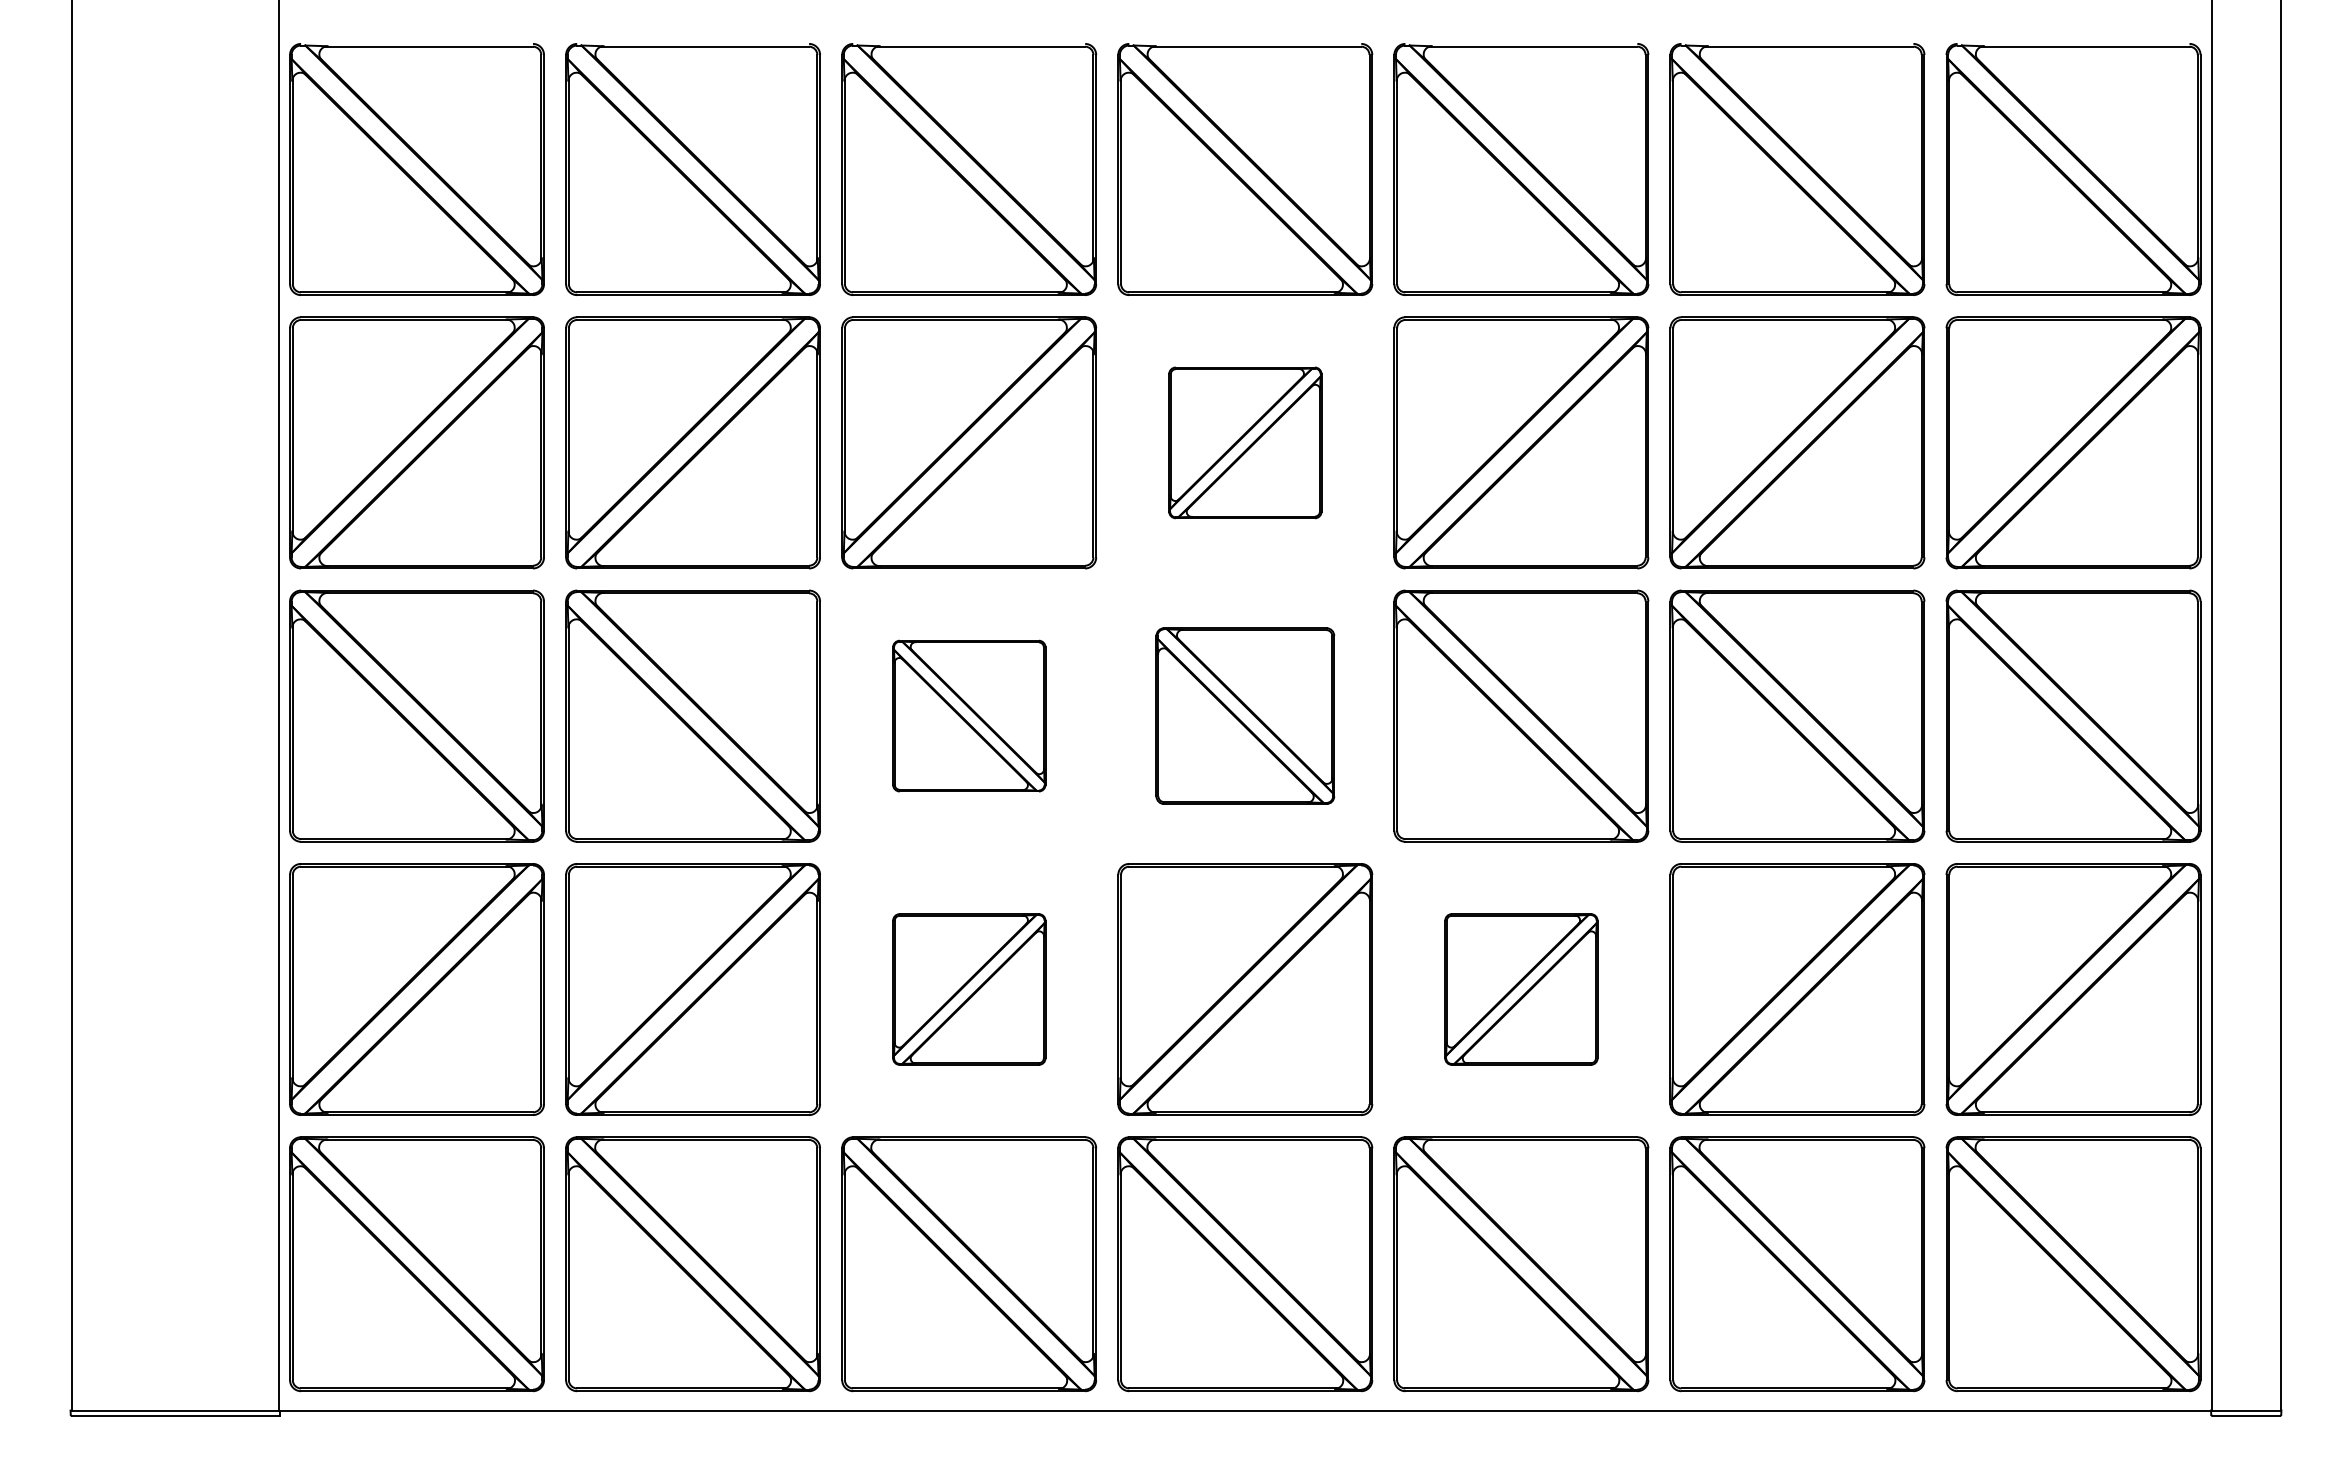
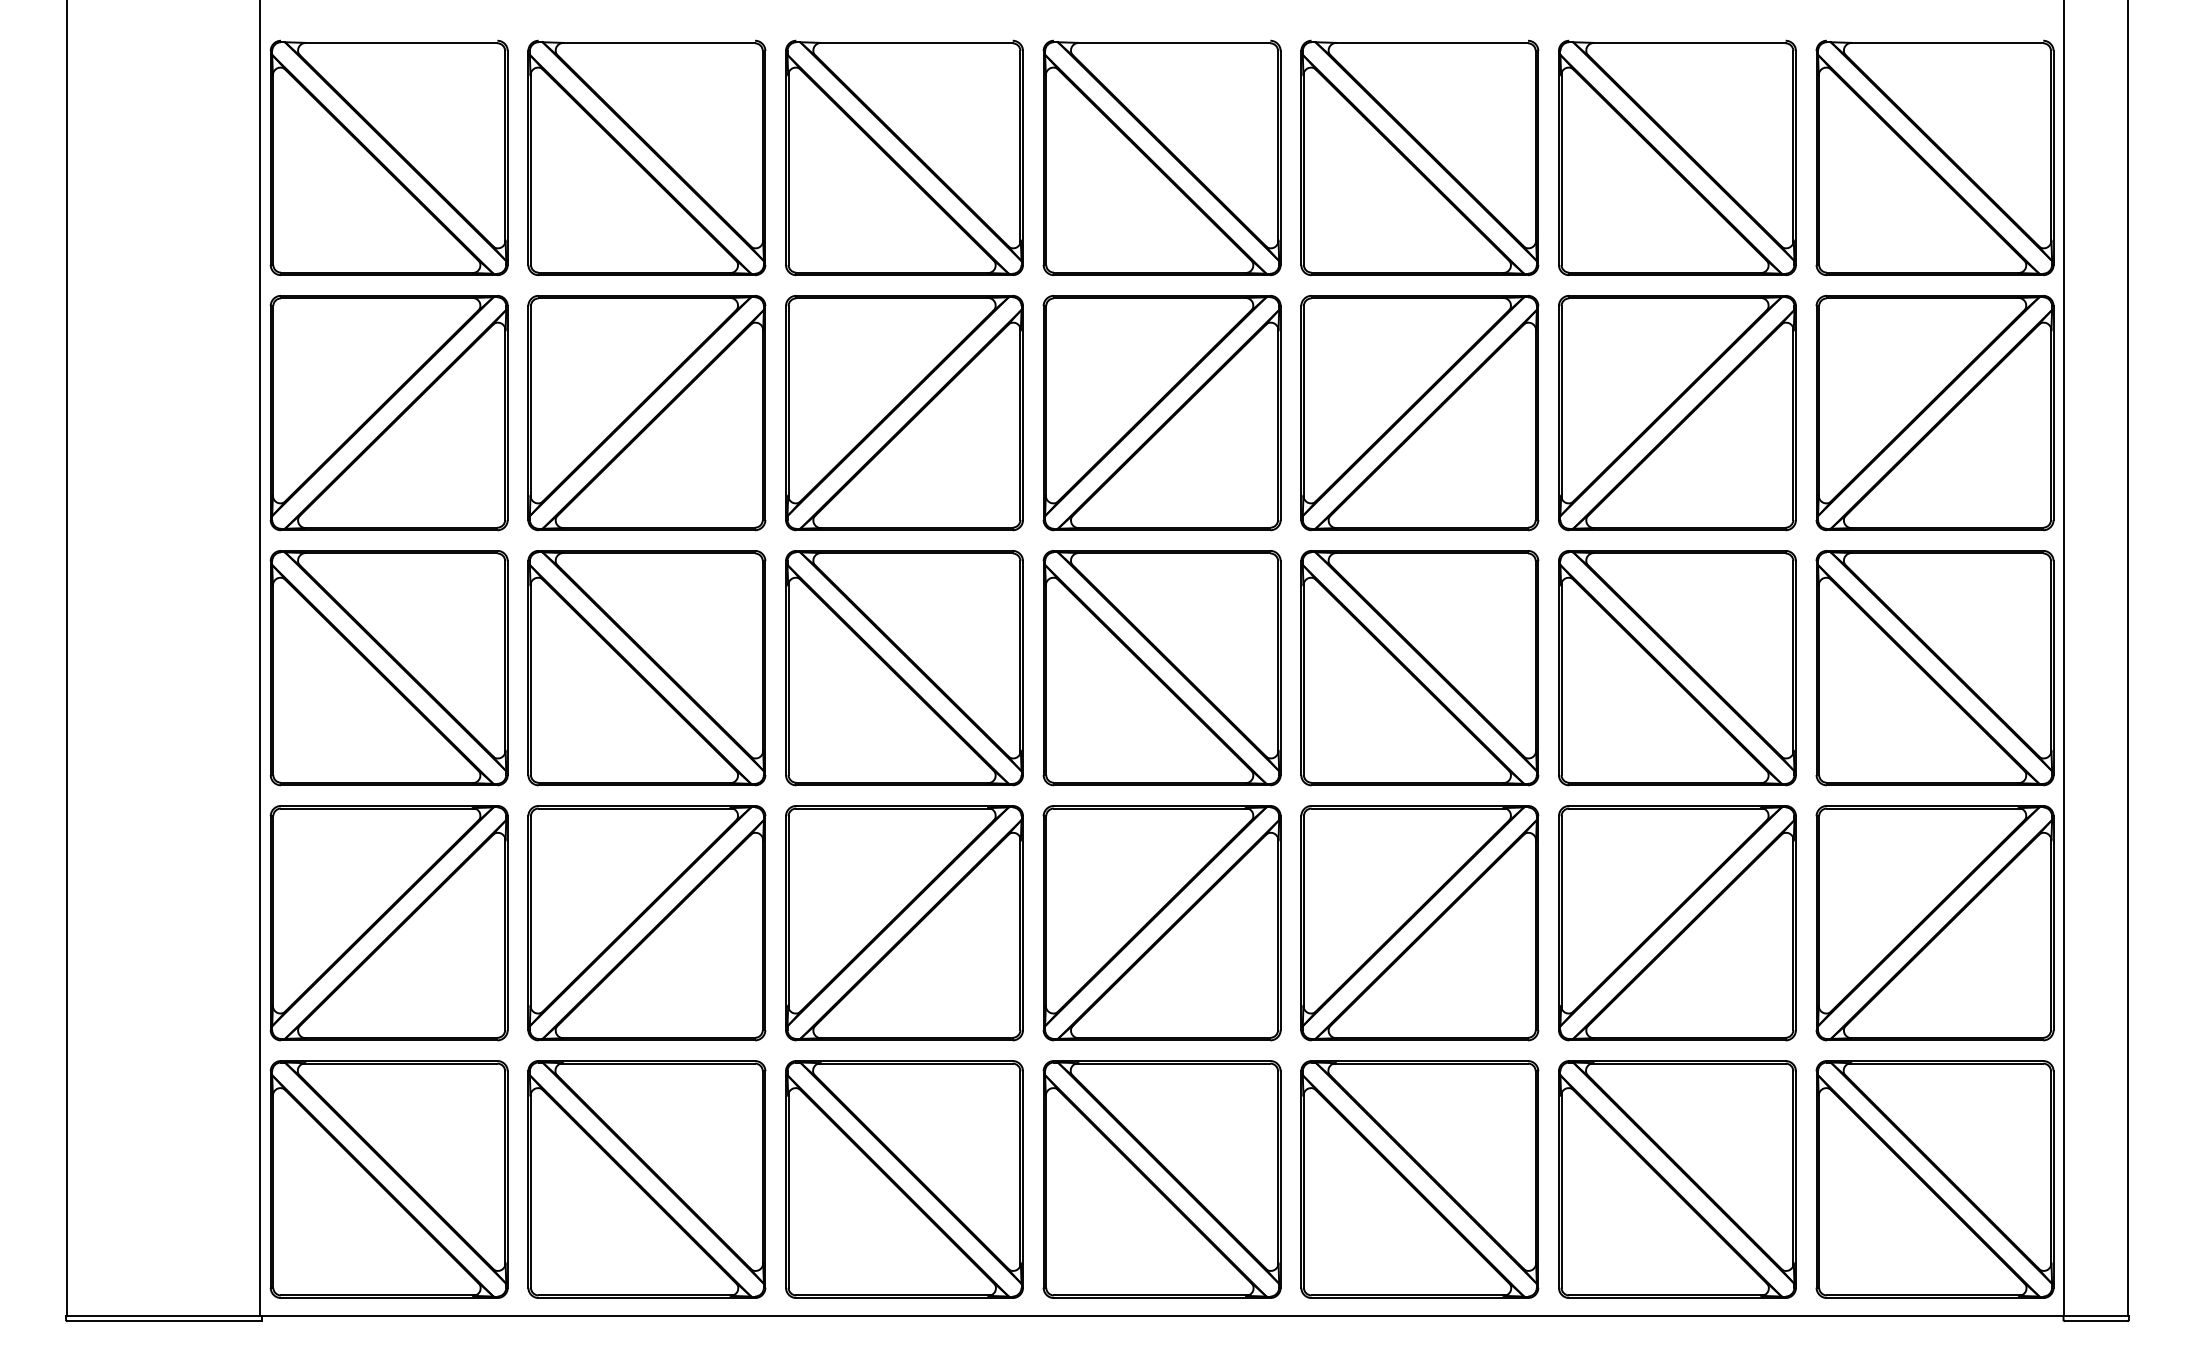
part: (1245, 442) -> (1162, 412), size x1.67
part: (969, 715) -> (904, 667), size x1.67
part: (1245, 715) -> (1162, 667), size x1.43
part: (969, 989) -> (904, 923), size x1.67
part: (1521, 989) -> (1419, 923), size x1.67

